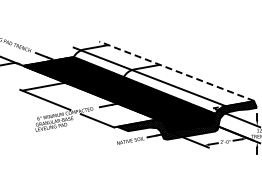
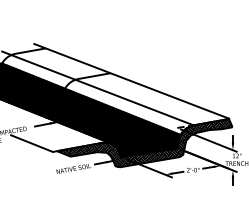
line: (176, 71) -> (131, 81), dashed -> solid

